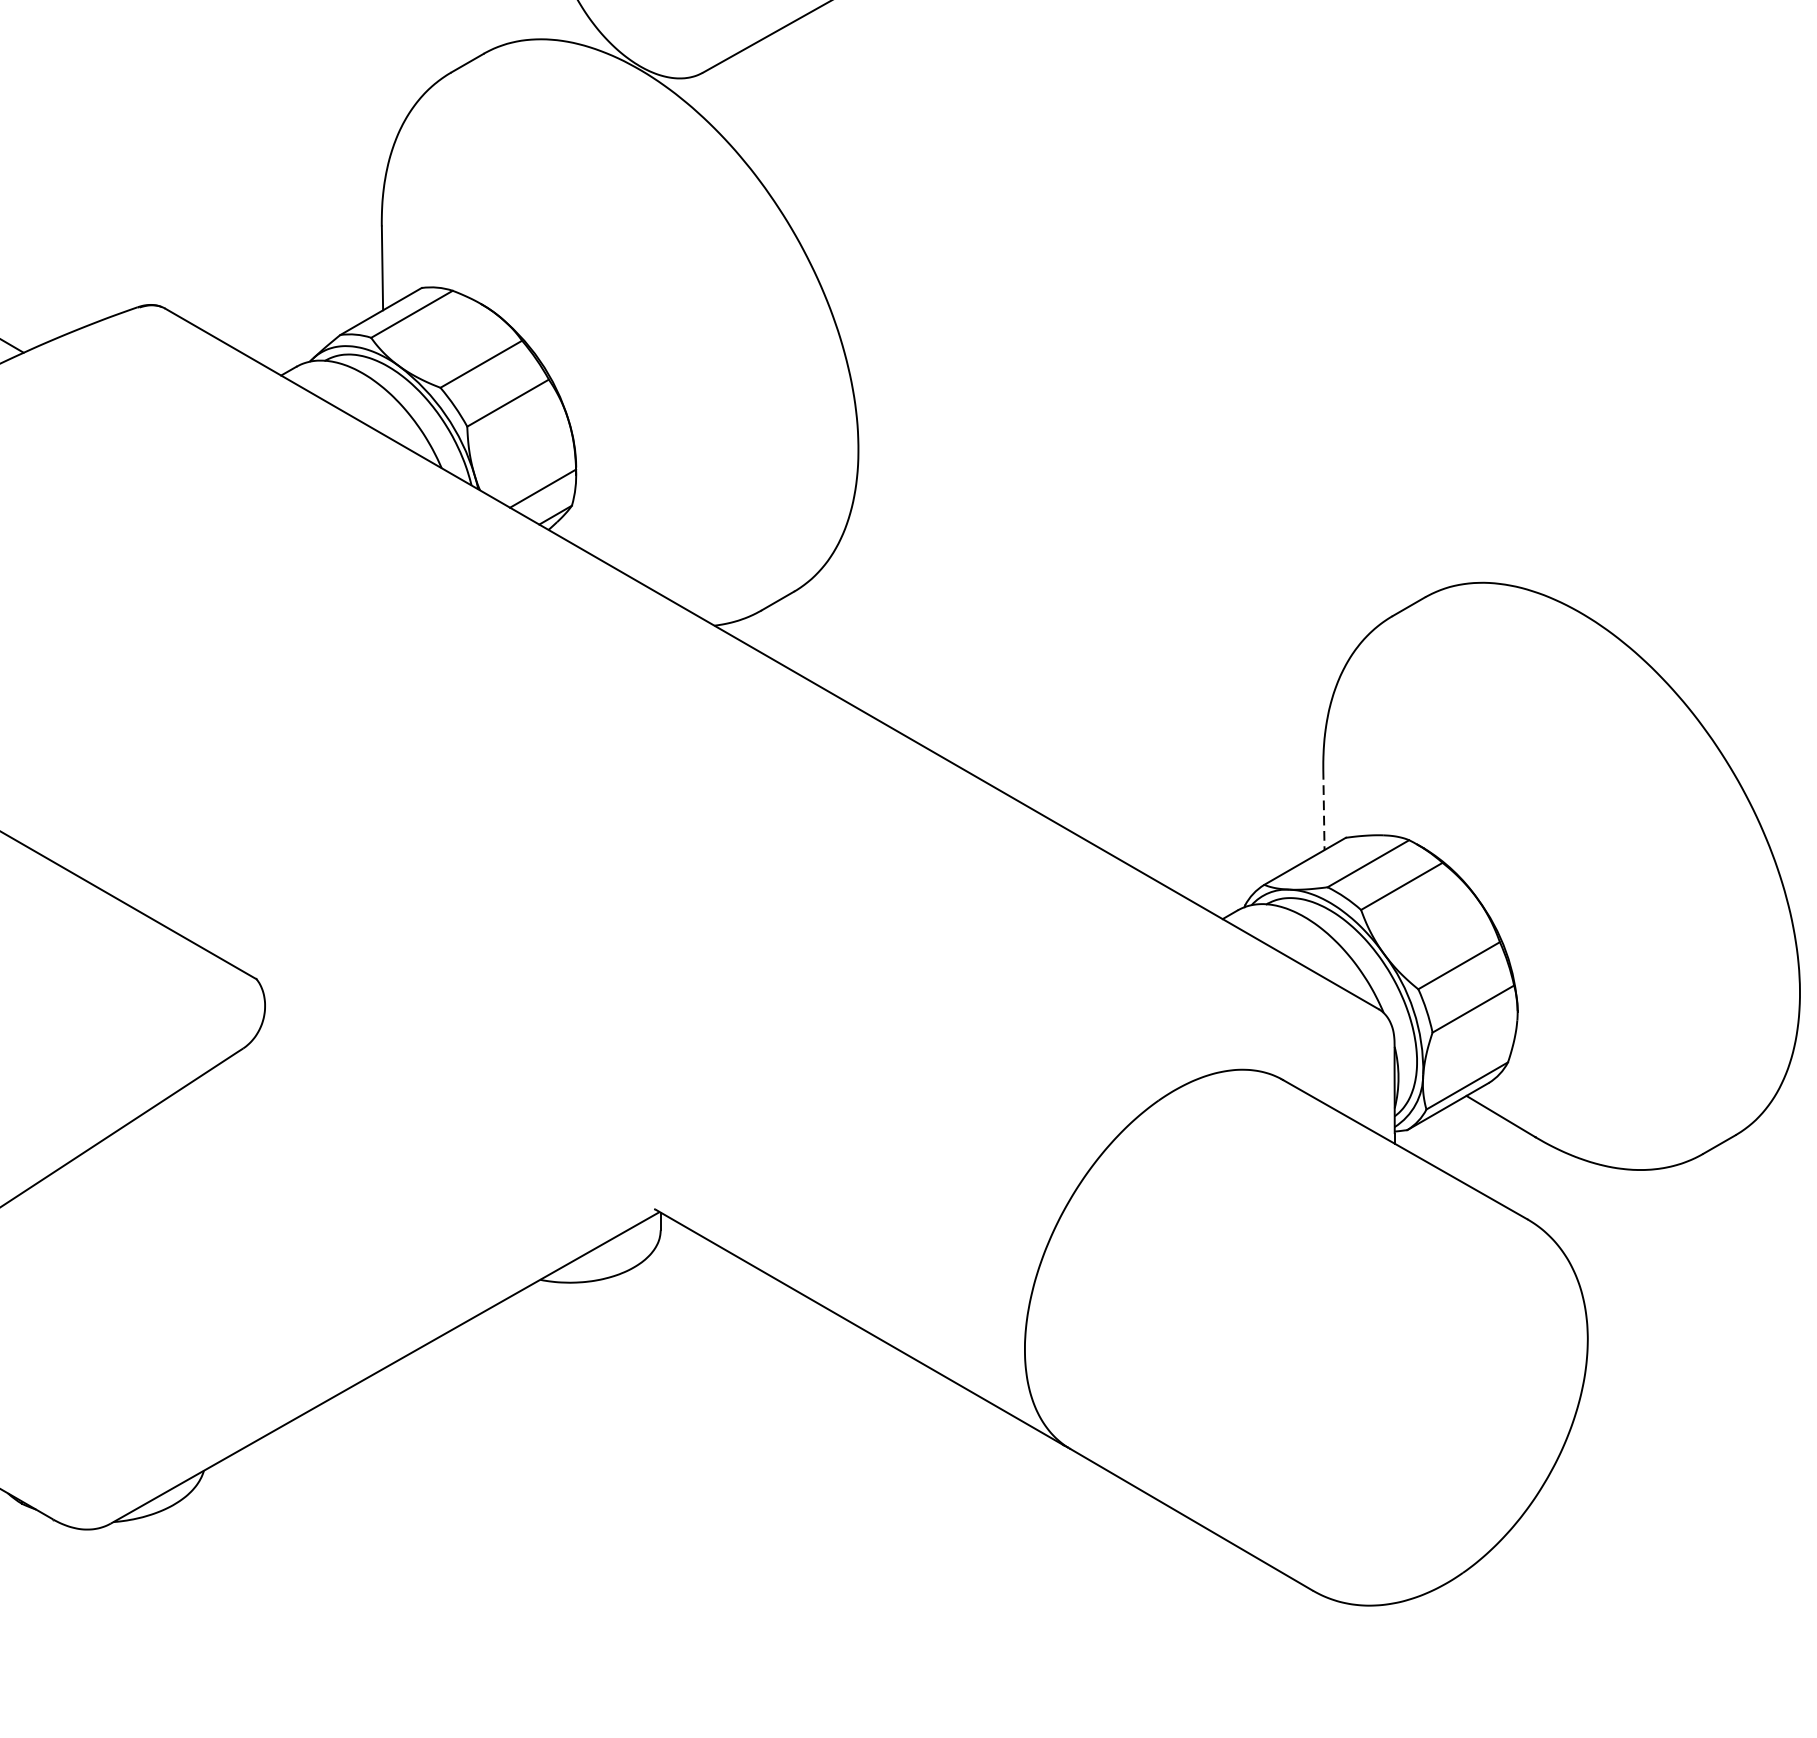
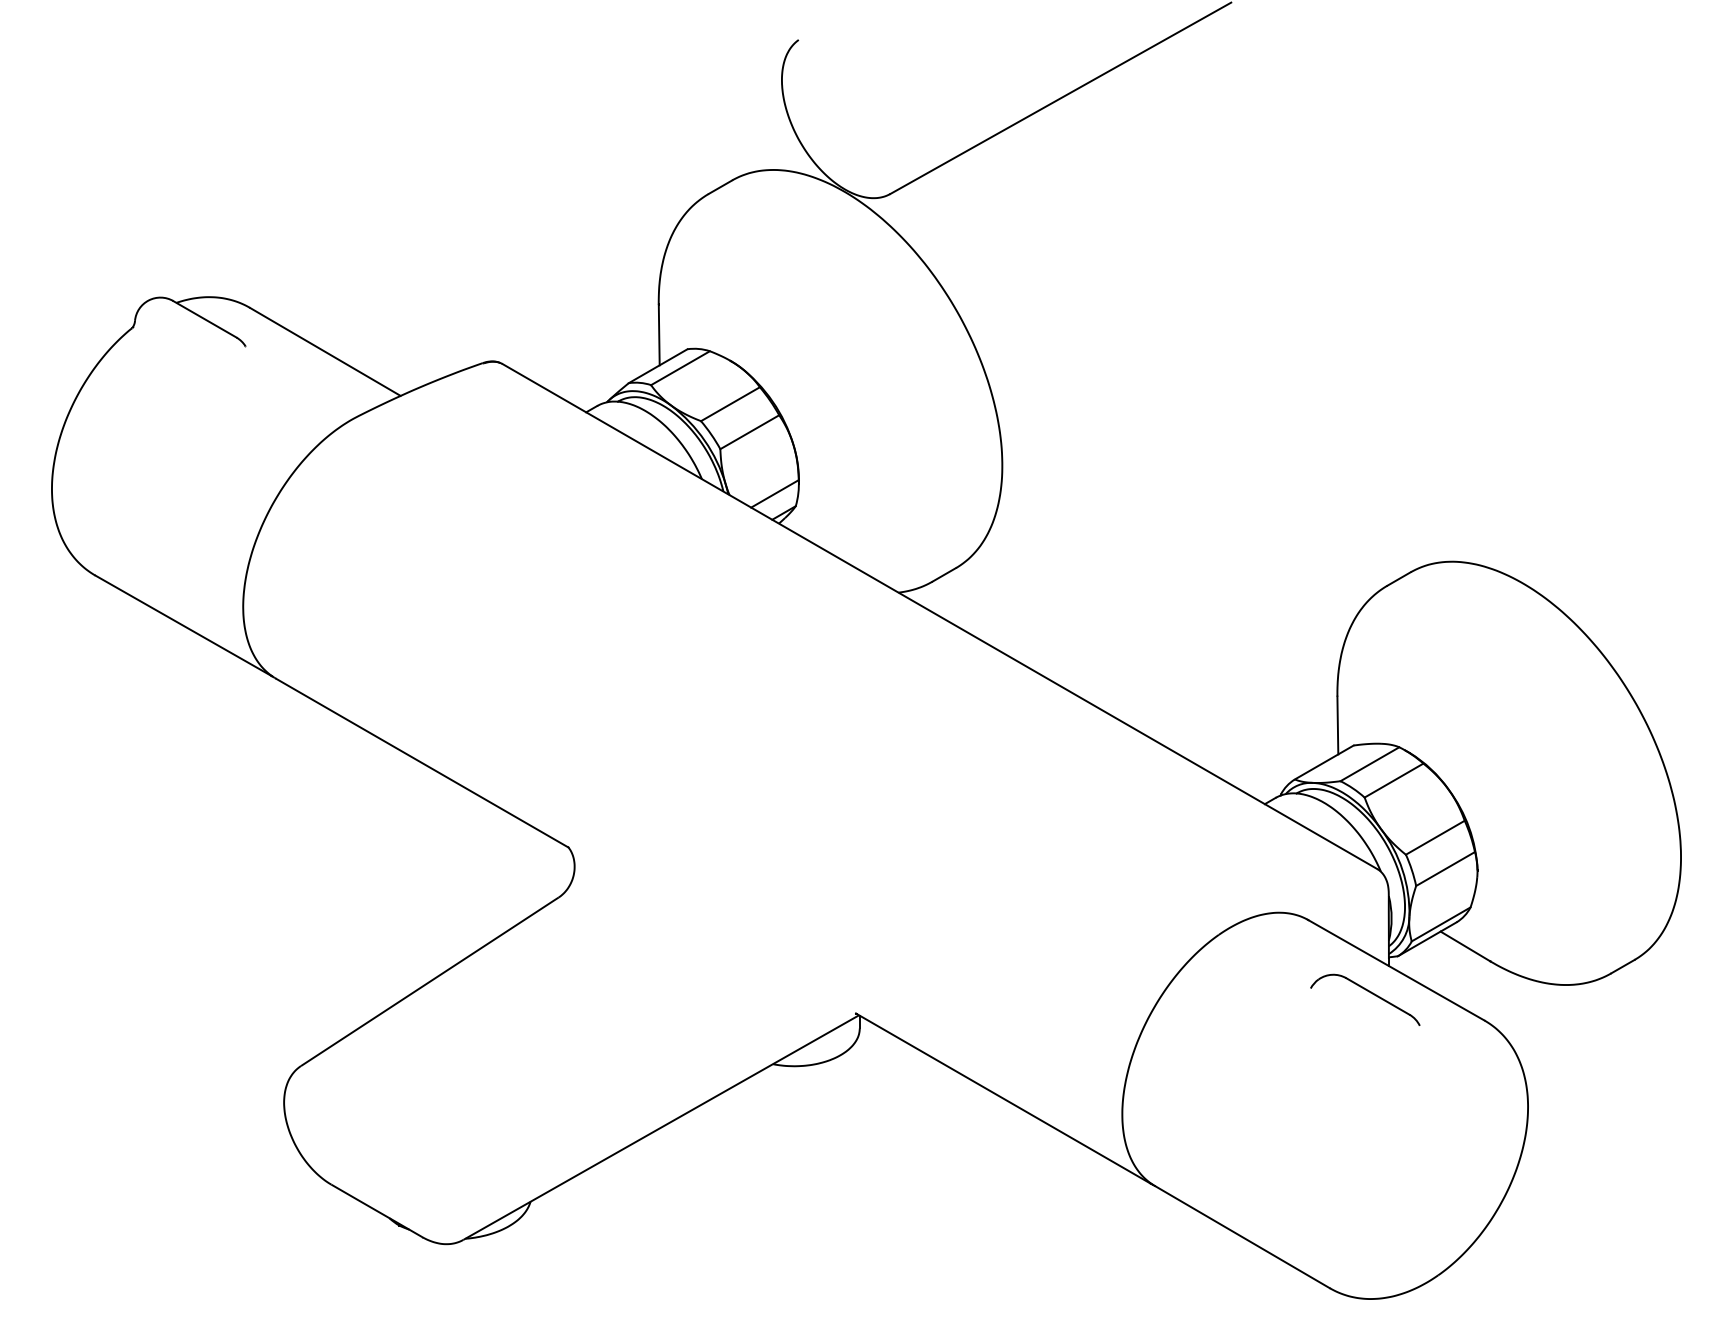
line: (1323, 809) -> (1337, 725), dashed -> solid
part: (1366, 1180) -> (1368, 992), added

